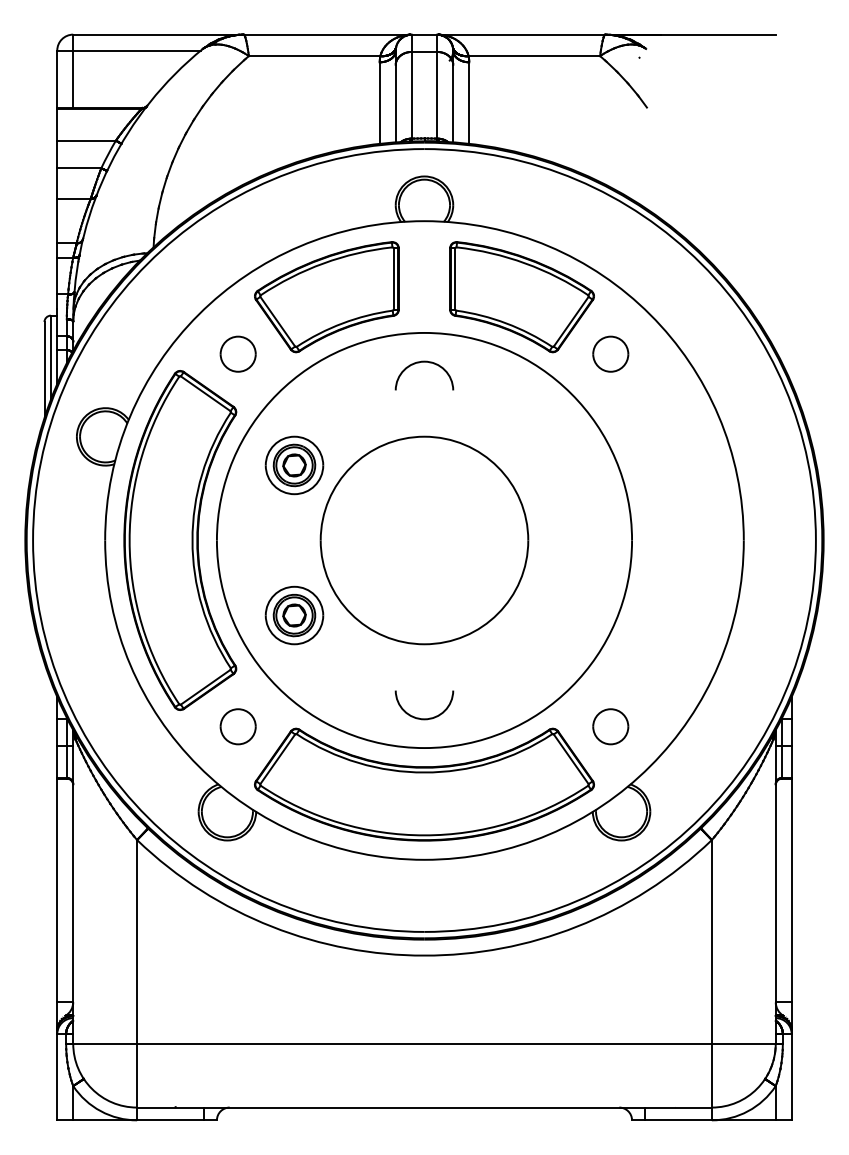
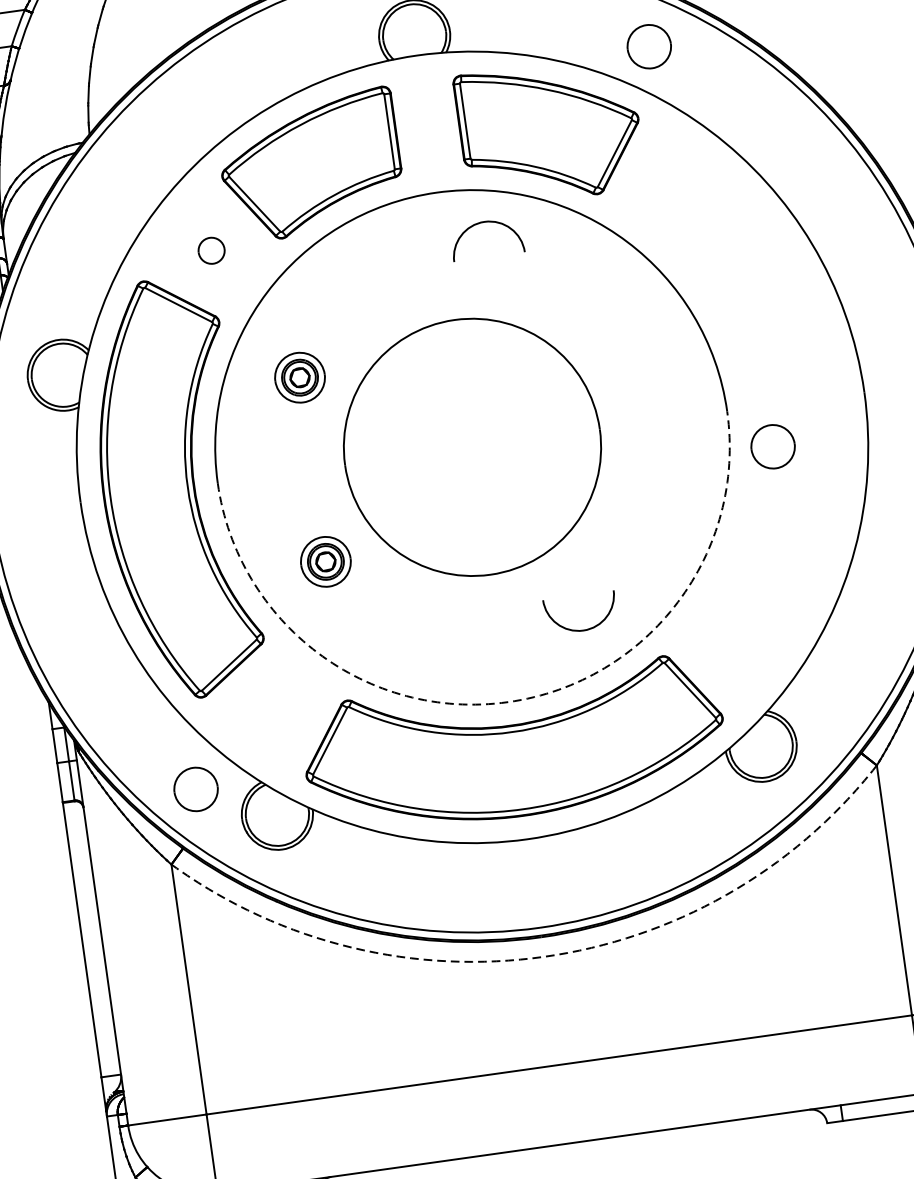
part: (237, 353) -> (210, 250), size x0.6
part: (610, 353) -> (648, 45), moved
arc: (424, 362) -> (484, 222), moved
part: (294, 465) -> (300, 377), size x0.7
part: (294, 615) -> (325, 561), size x0.7
arc: (419, 717) -> (576, 629), moved
part: (237, 726) -> (195, 789), moved
part: (610, 726) -> (772, 446), moved
arc: (424, 748) -> (508, 702), solid -> dashed
arc: (424, 955) -> (544, 956), solid -> dashed

